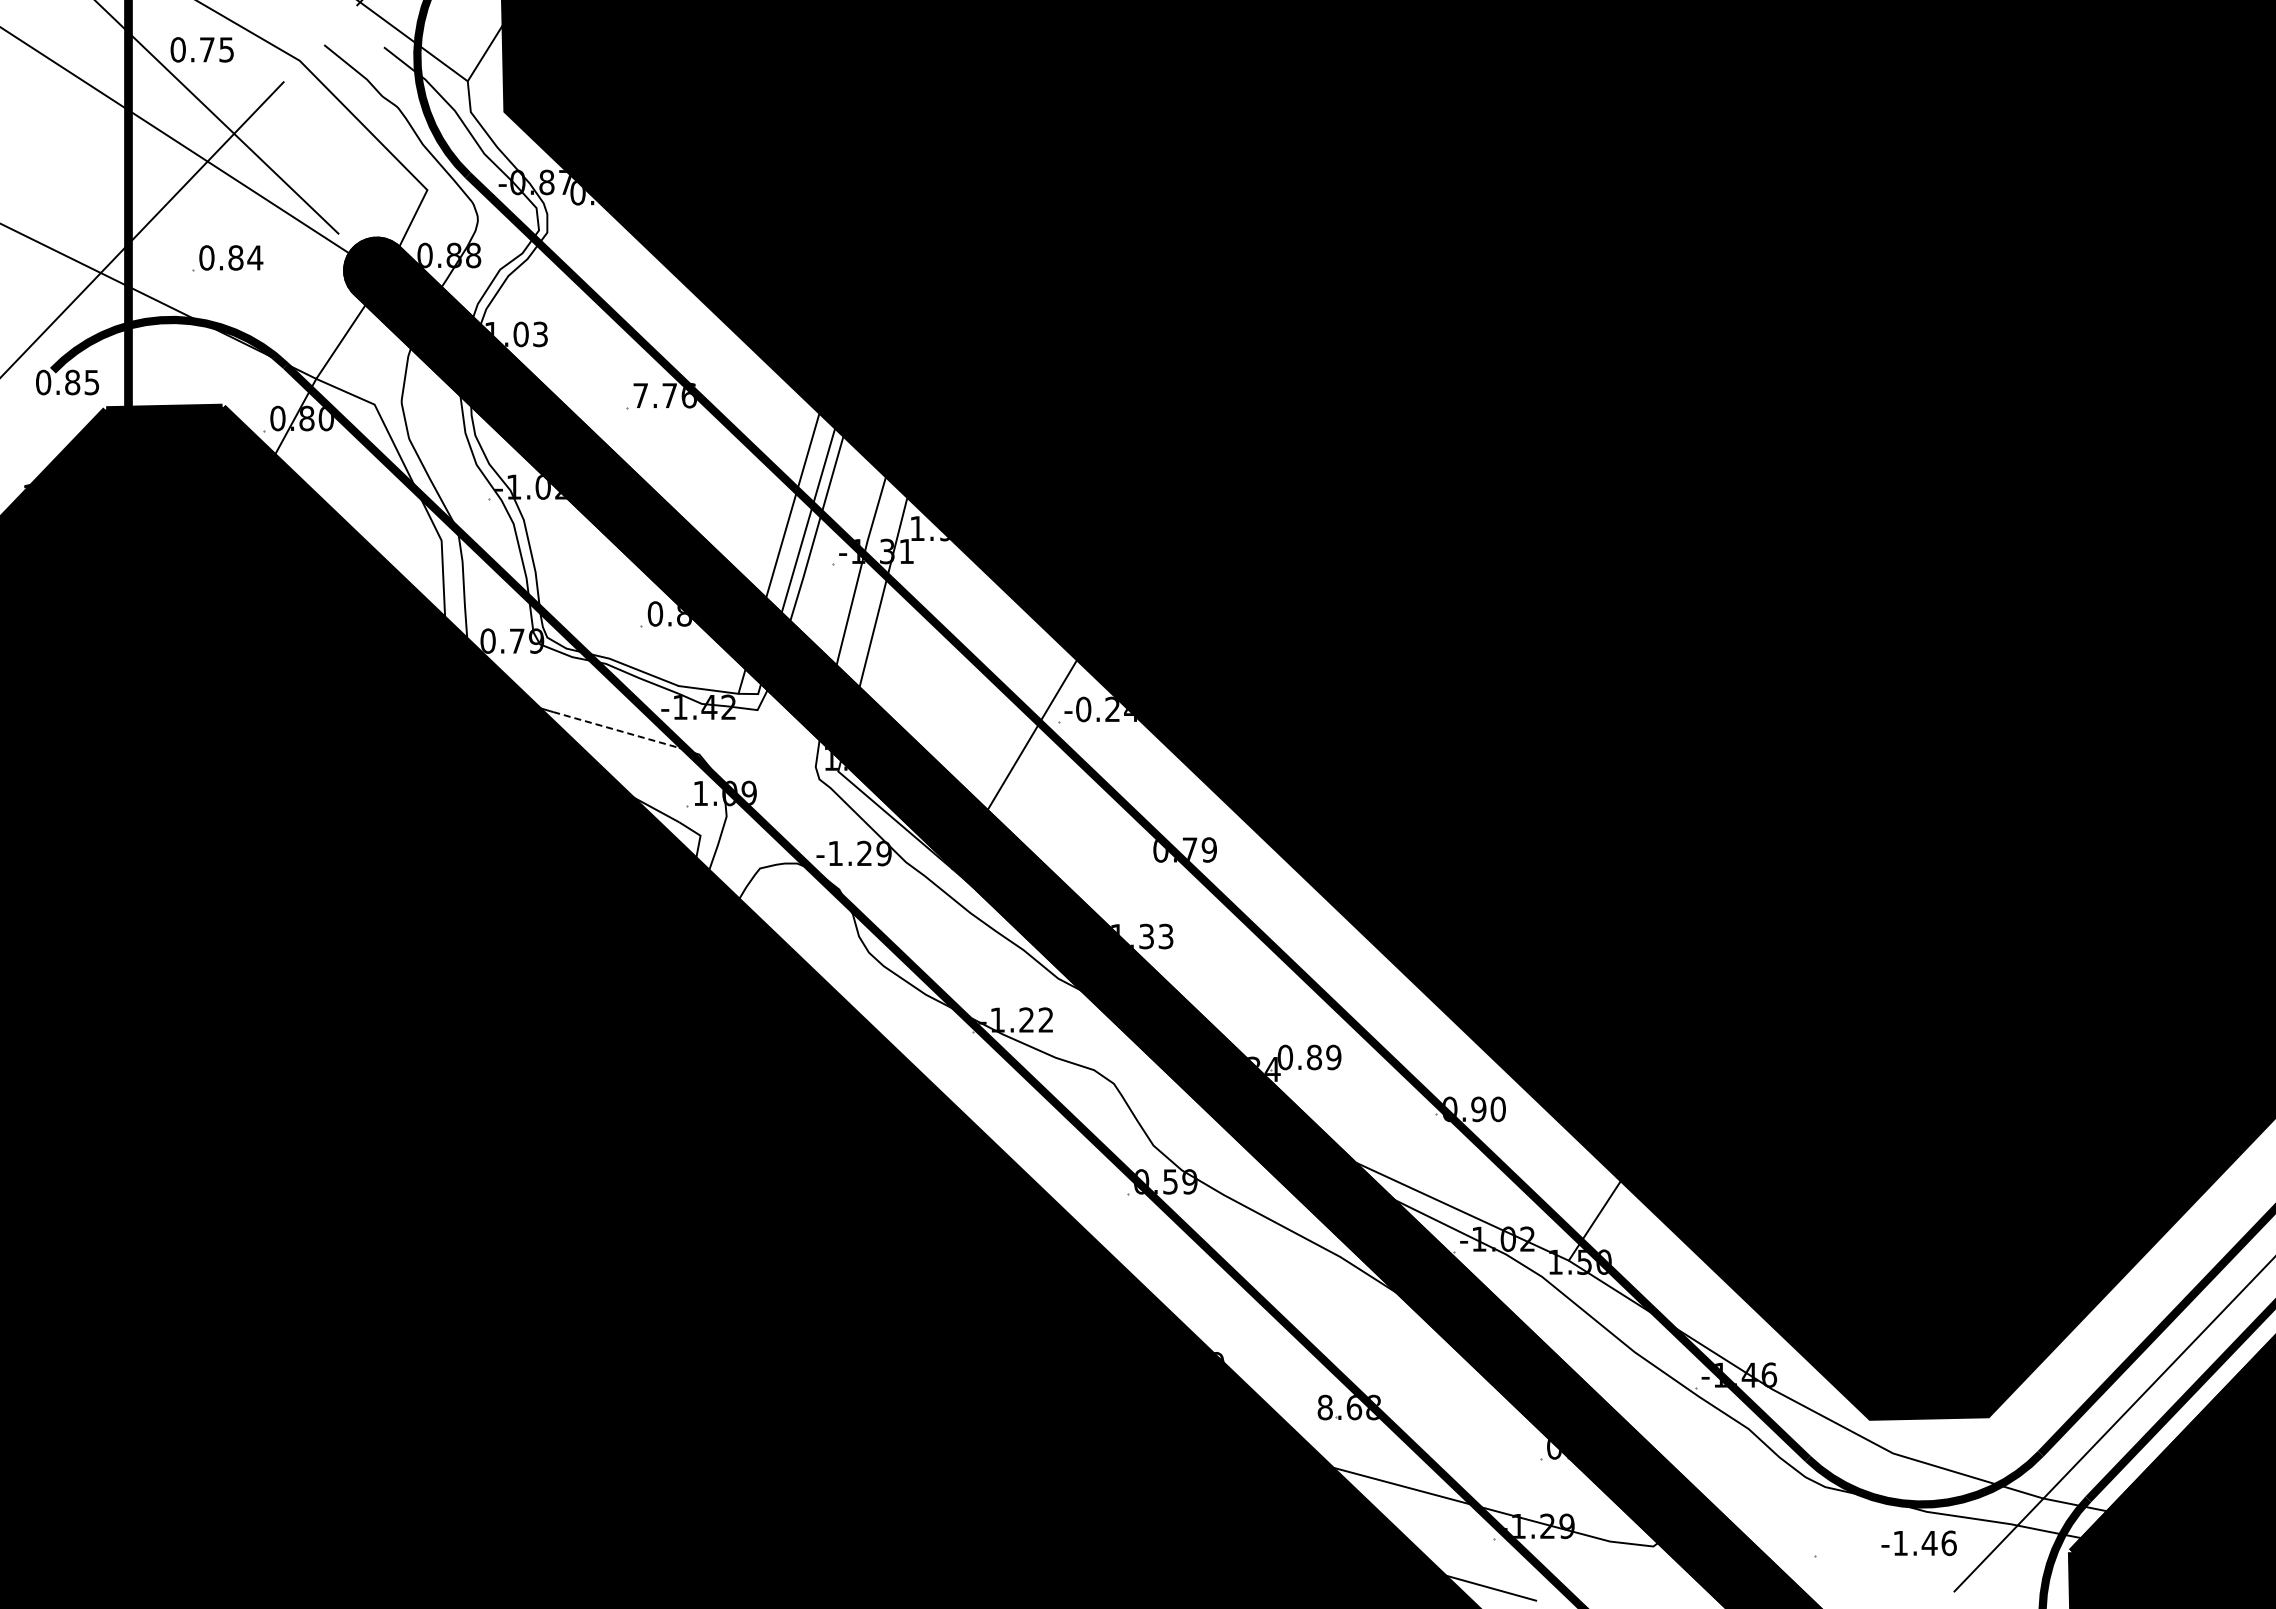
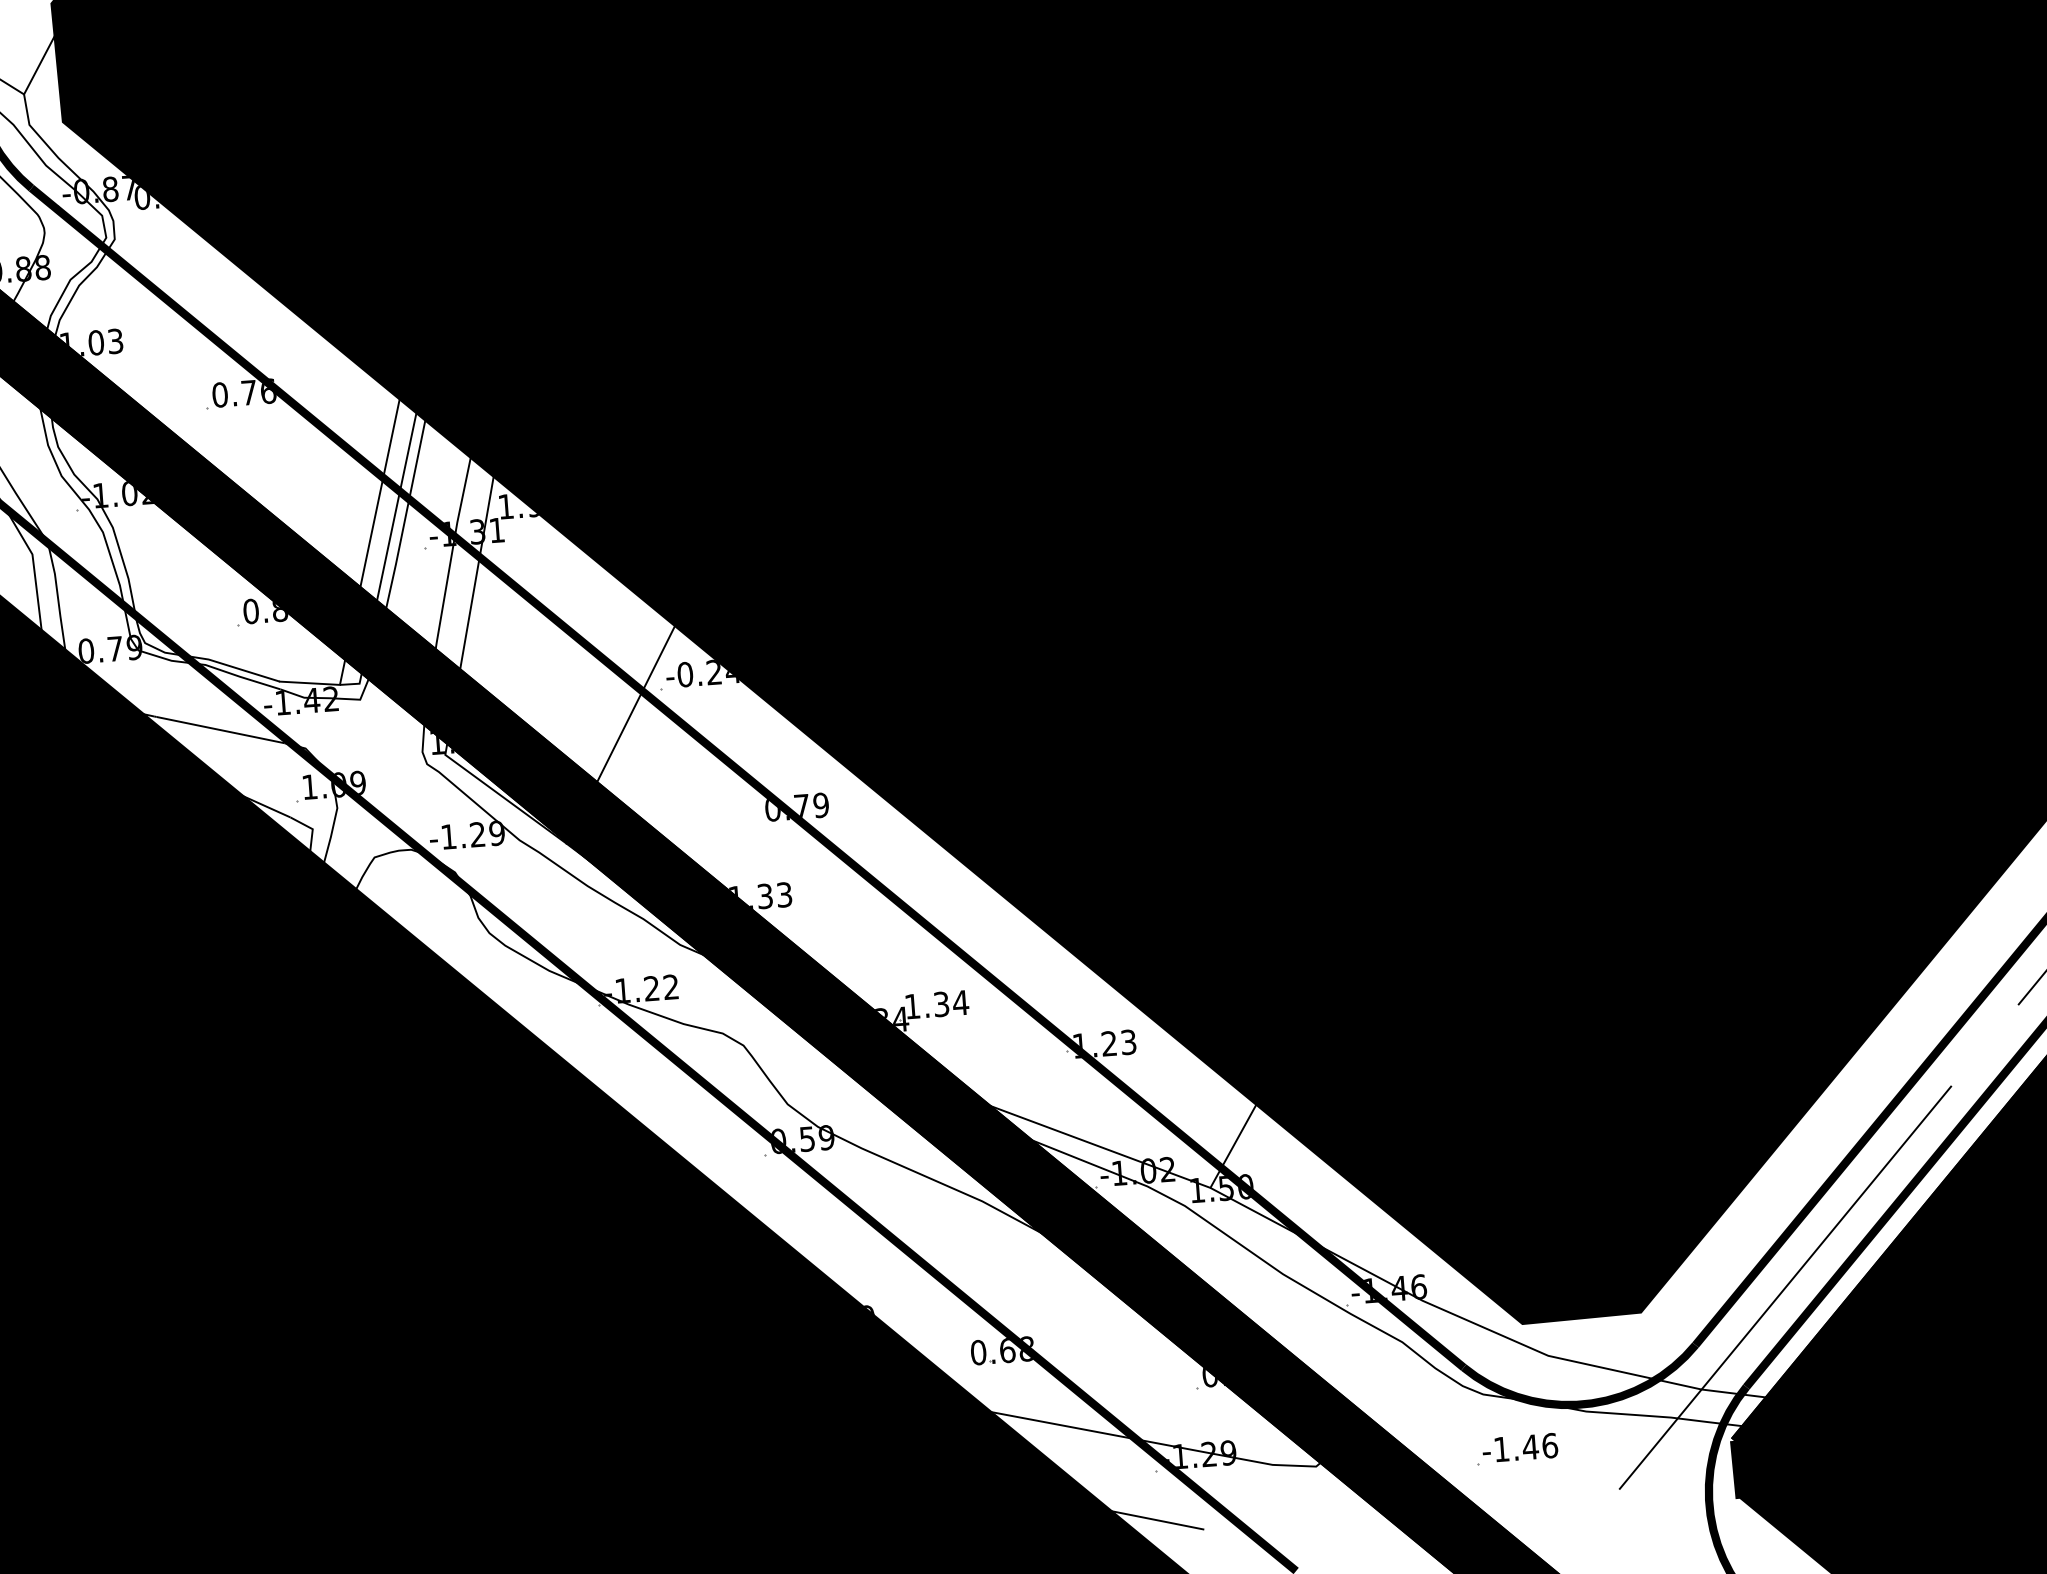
text: (640, 395) -> (219, 394), 7.76 -> 0.76
line: (616, 730) -> (221, 730), dashed -> solid
text: (1309, 1057) -> (936, 1004), 0.89 -> 1.34
text: (1473, 1109) -> (1104, 1044), 0.90 -> 1.23
text: (1324, 1407) -> (977, 1352), 8.68 -> 0.68
text: (1918, 1543) -> (1519, 1448), moved

